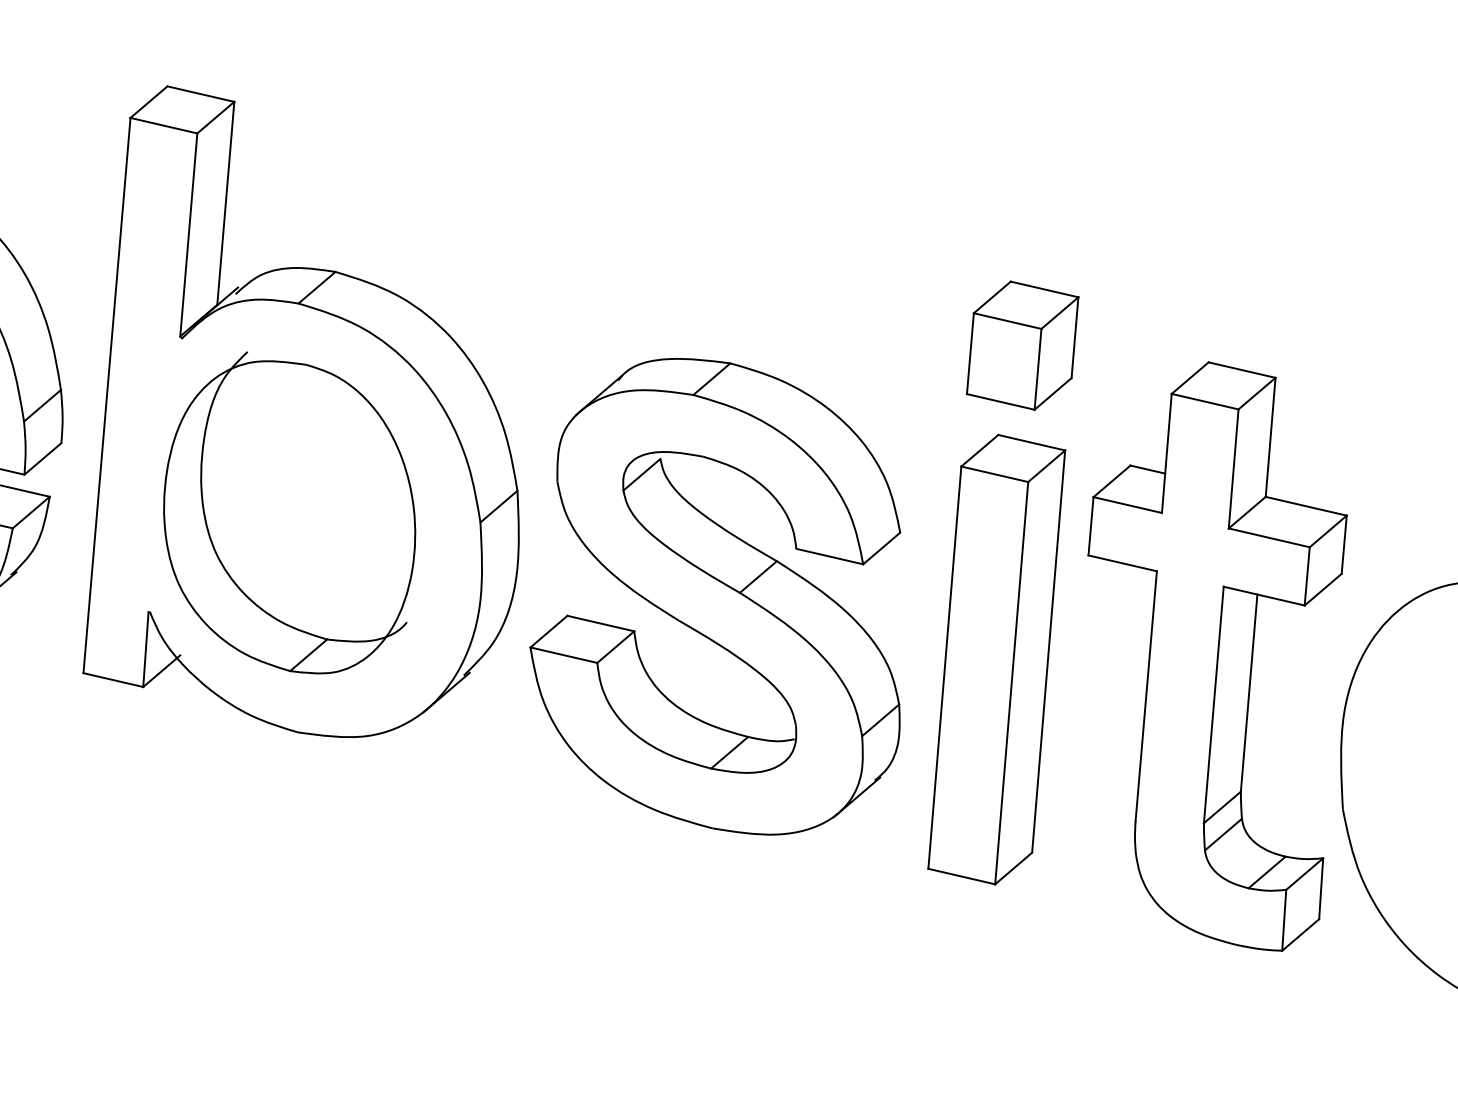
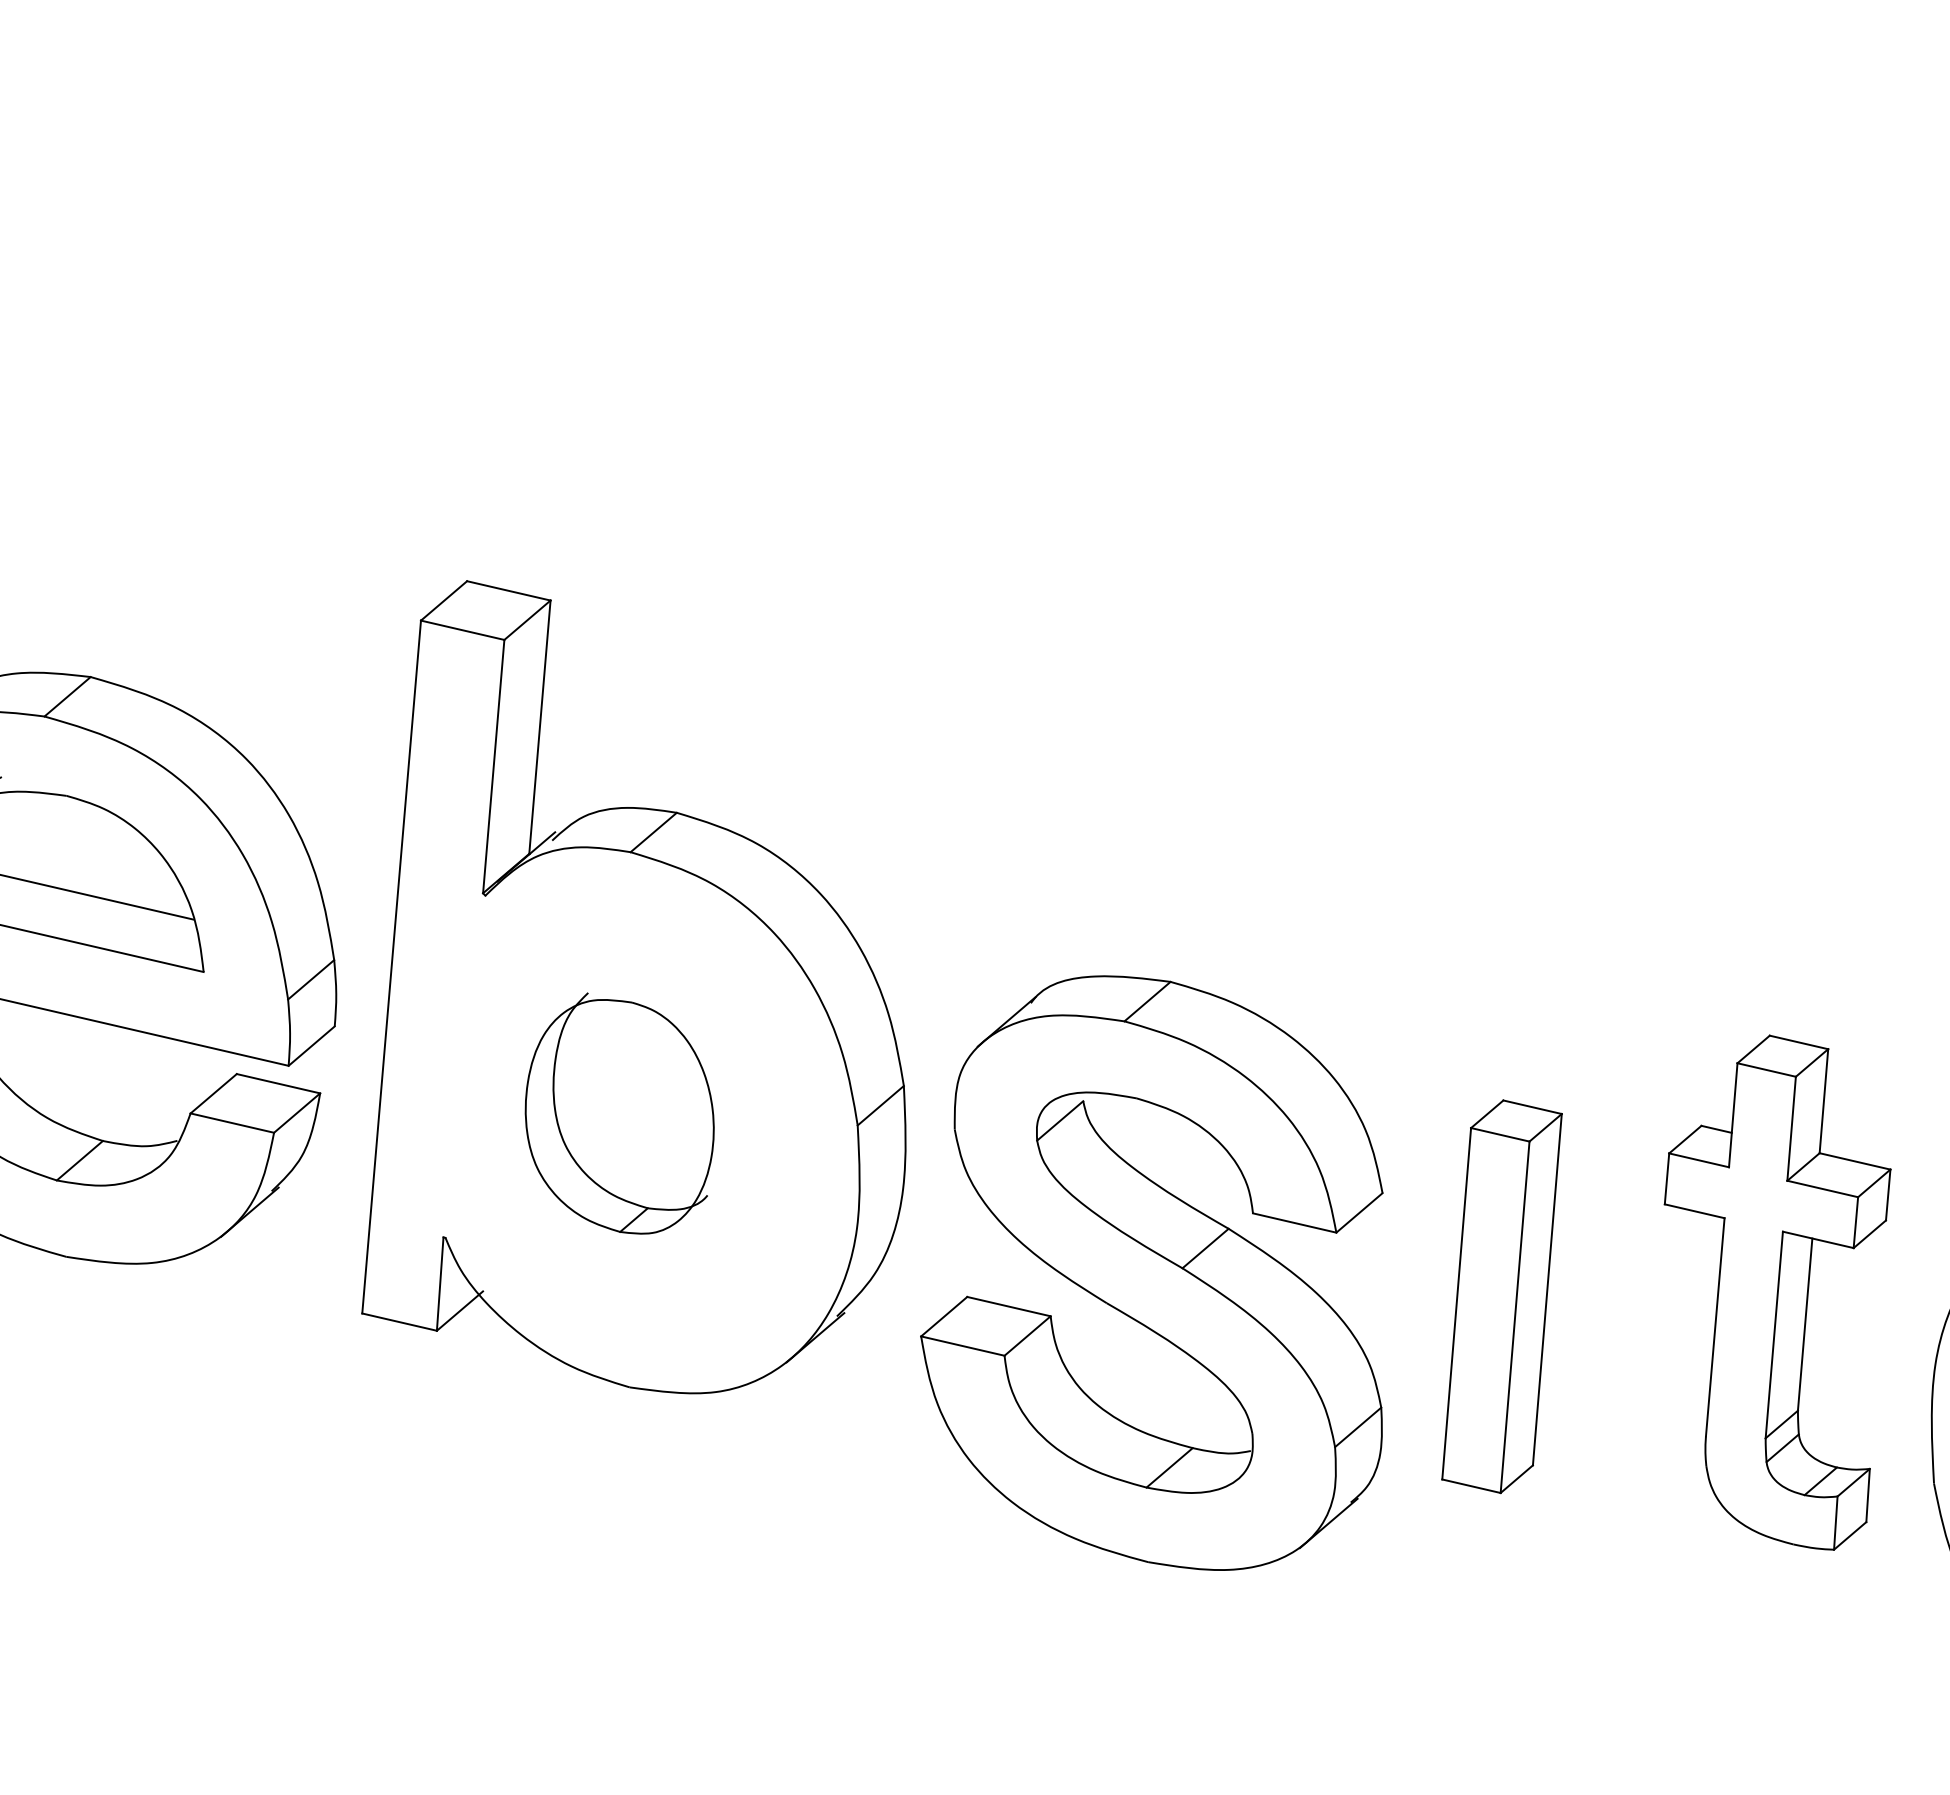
part: (1021, 345) -> (1533, 904), removed
part: (289, 512) -> (619, 1113), size x0.6
part: (715, 596) -> (1151, 1272), moved
part: (1217, 656) -> (1777, 1292), size x0.7
part: (996, 659) -> (1501, 1296), size x0.7

